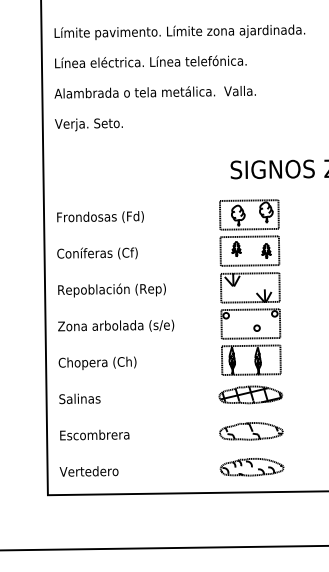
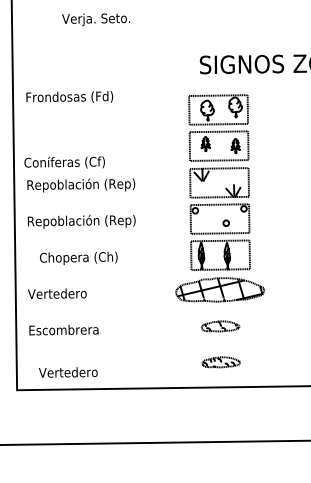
text: (88, 124) -> (95, 19), moved
text: (100, 216) -> (69, 96), moved
text: (97, 253) -> (64, 162), moved
text: (116, 326) -> (85, 221), Zona arbolada (s/e) -> Repoblación (Rep)
text: (97, 362) -> (78, 257), moved
part: (250, 394) -> (219, 289), size x1.4
text: (87, 398) -> (56, 293), Salinas -> Vertedero
part: (251, 431) -> (220, 326), size x0.6
part: (251, 467) -> (220, 362), size x0.6
text: (88, 471) -> (67, 372), moved

